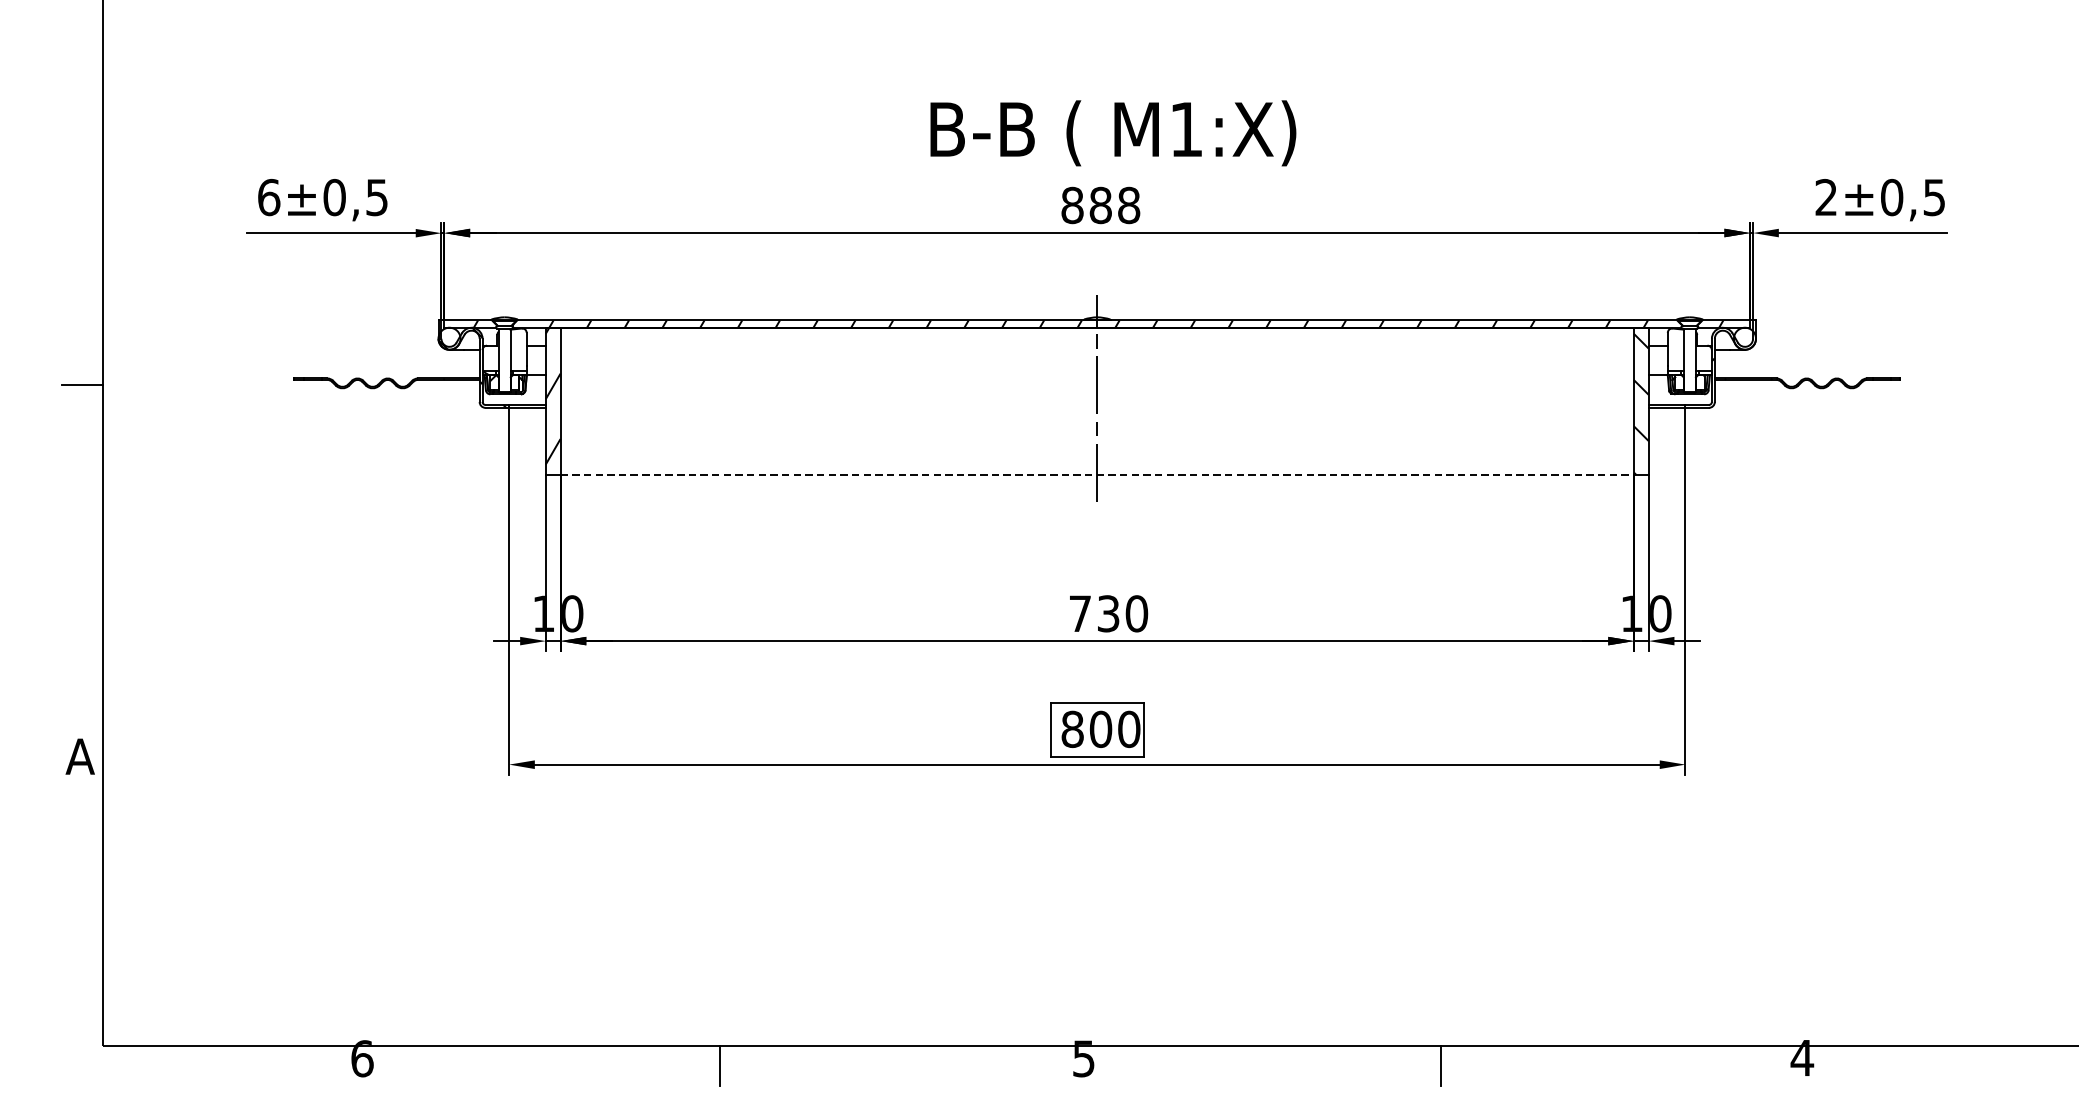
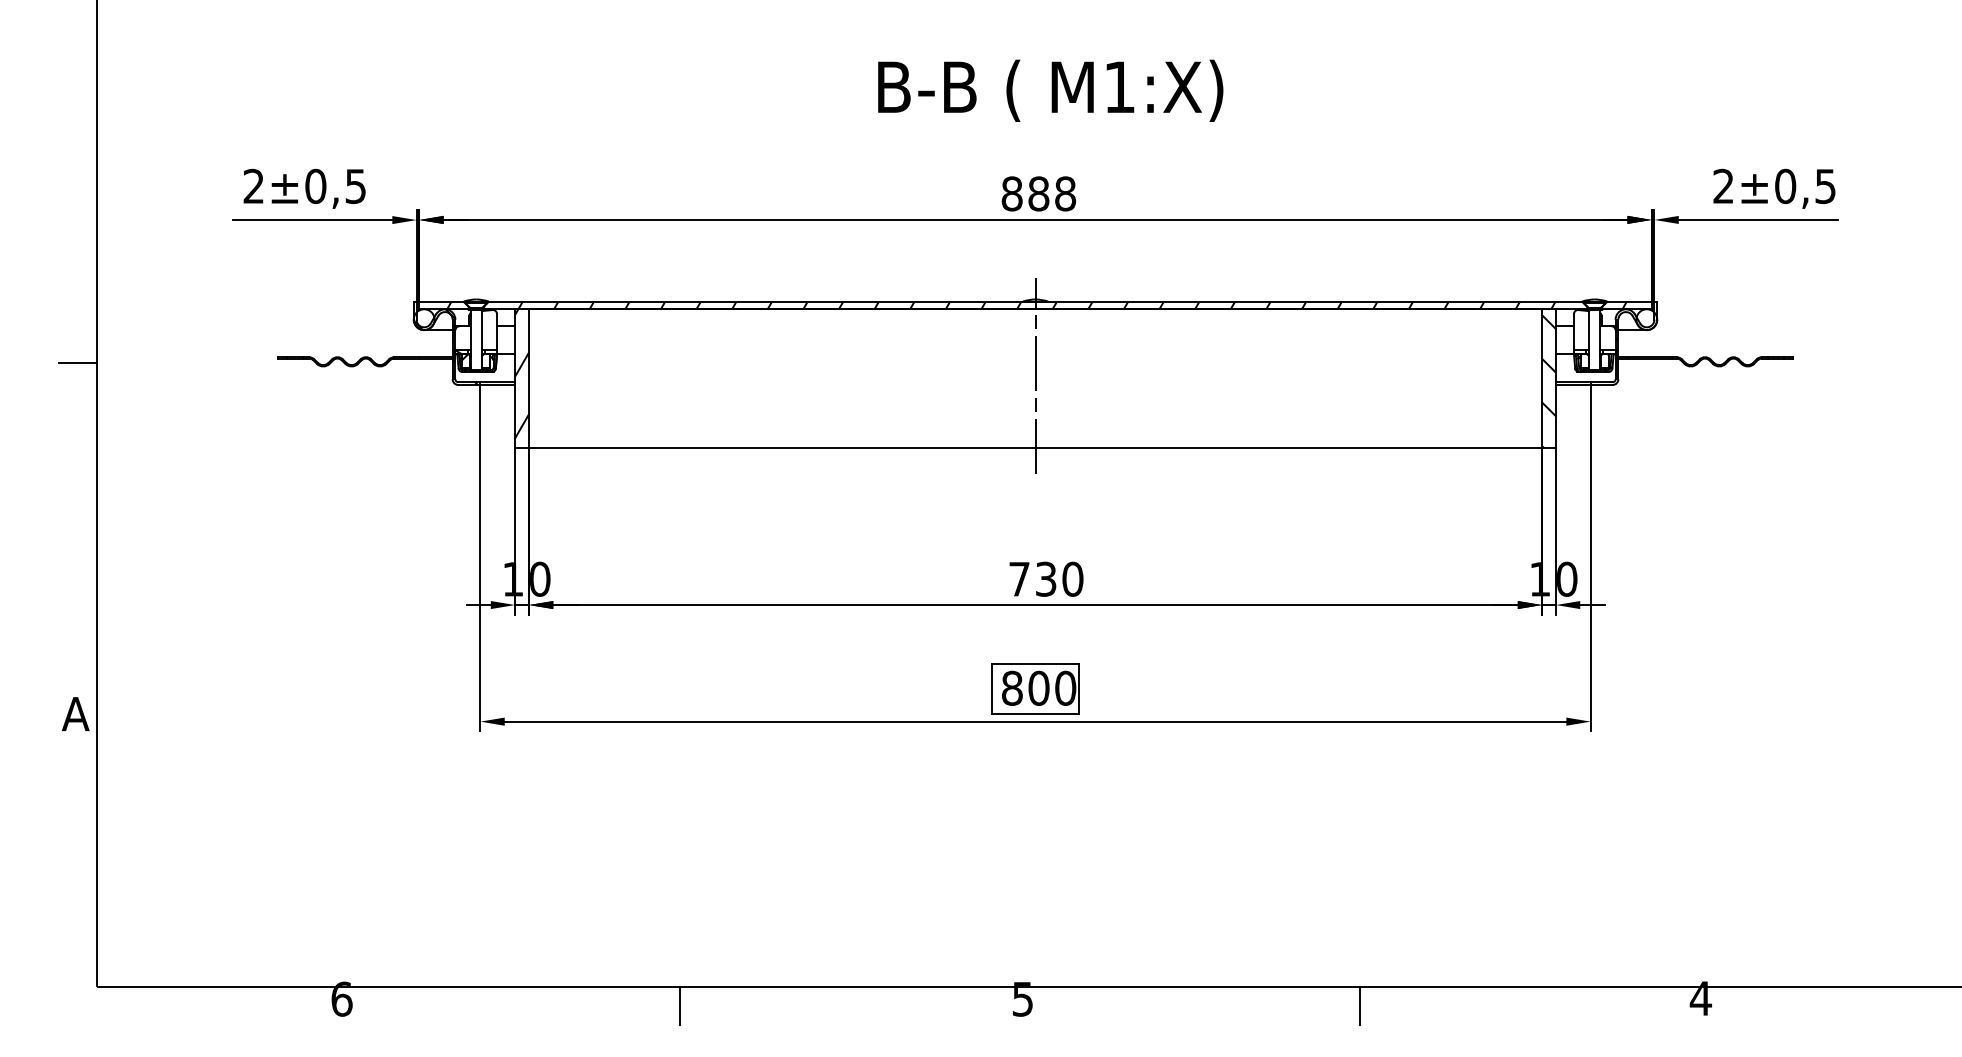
text: (1113, 132) -> (1050, 90), moved
text: (268, 196) -> (253, 185), 6 -> 2
line: (1097, 475) -> (1035, 448), dashed -> solid

